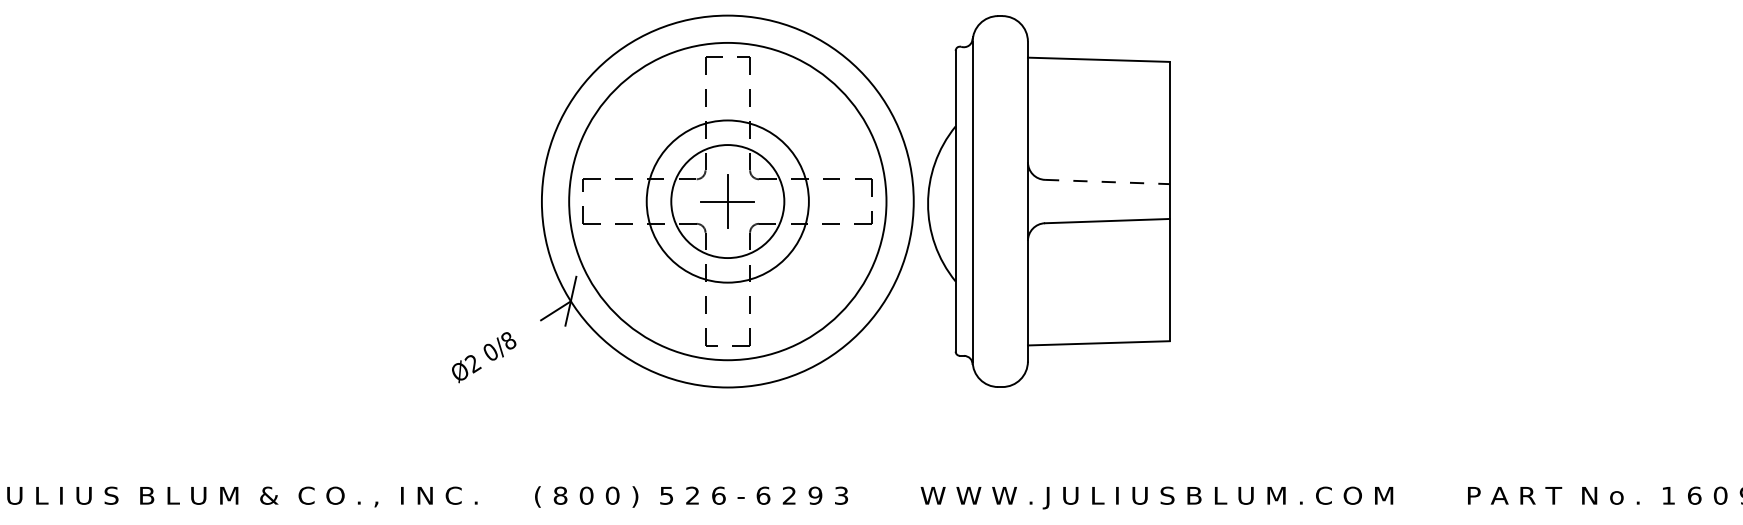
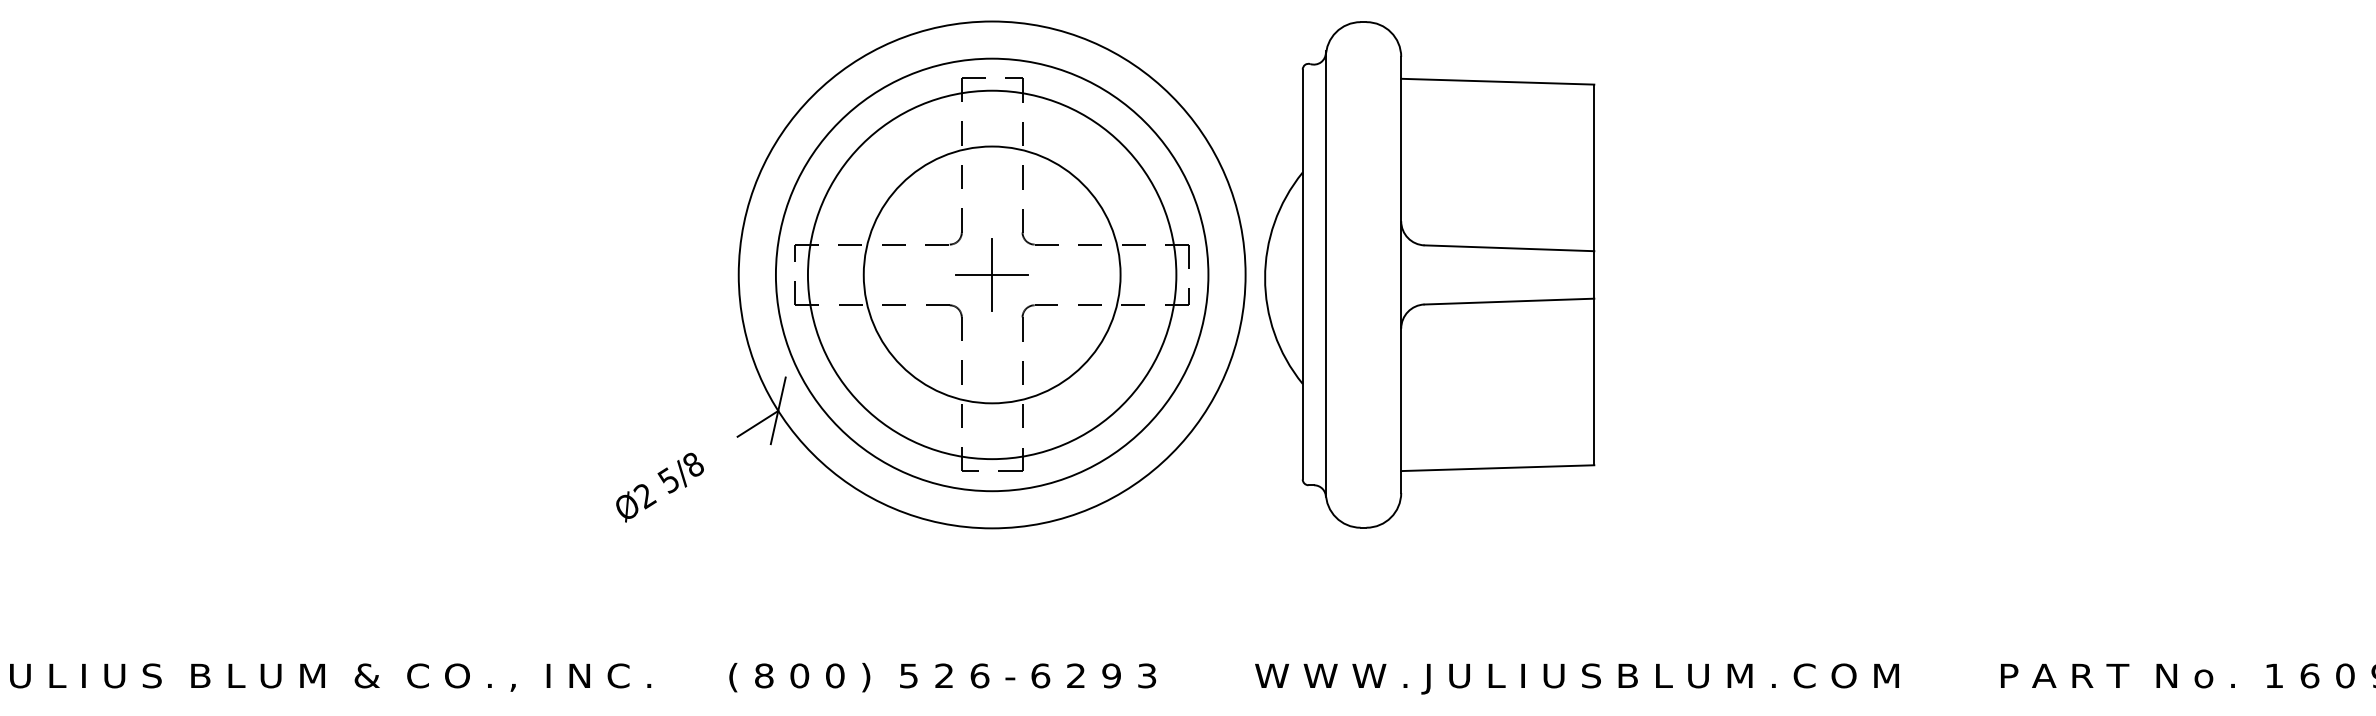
line: (1107, 182) -> (1509, 248), dashed -> solid
circle: (727, 201) -> (991, 274), size x1.67
circle: (727, 201) -> (991, 274), size x1.67
text: (489, 352) -> (667, 480), 0/8 -> 5/8

